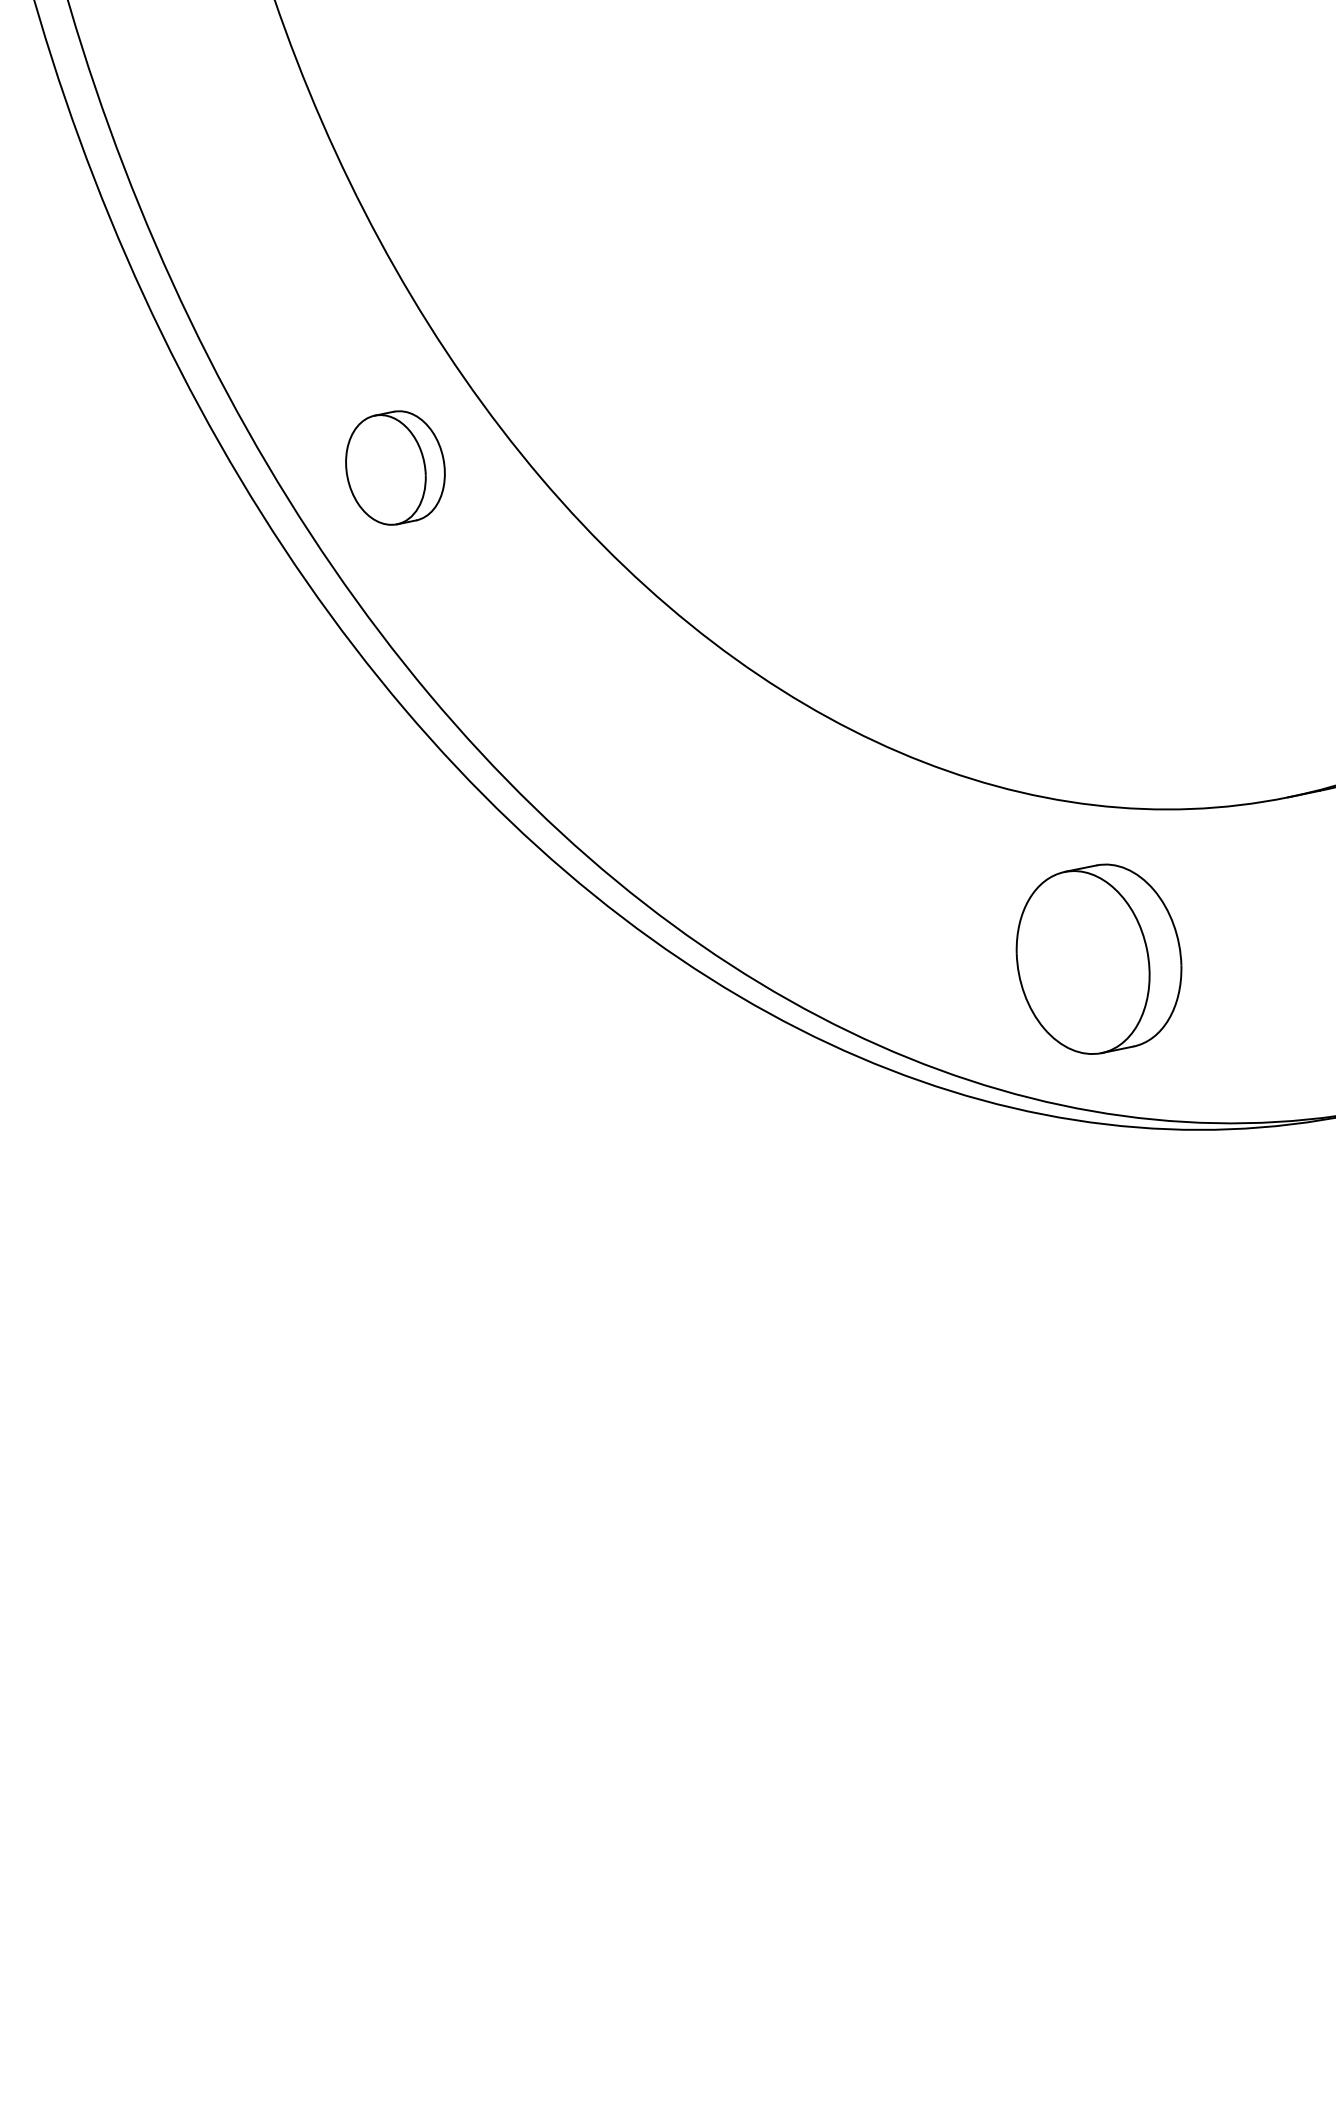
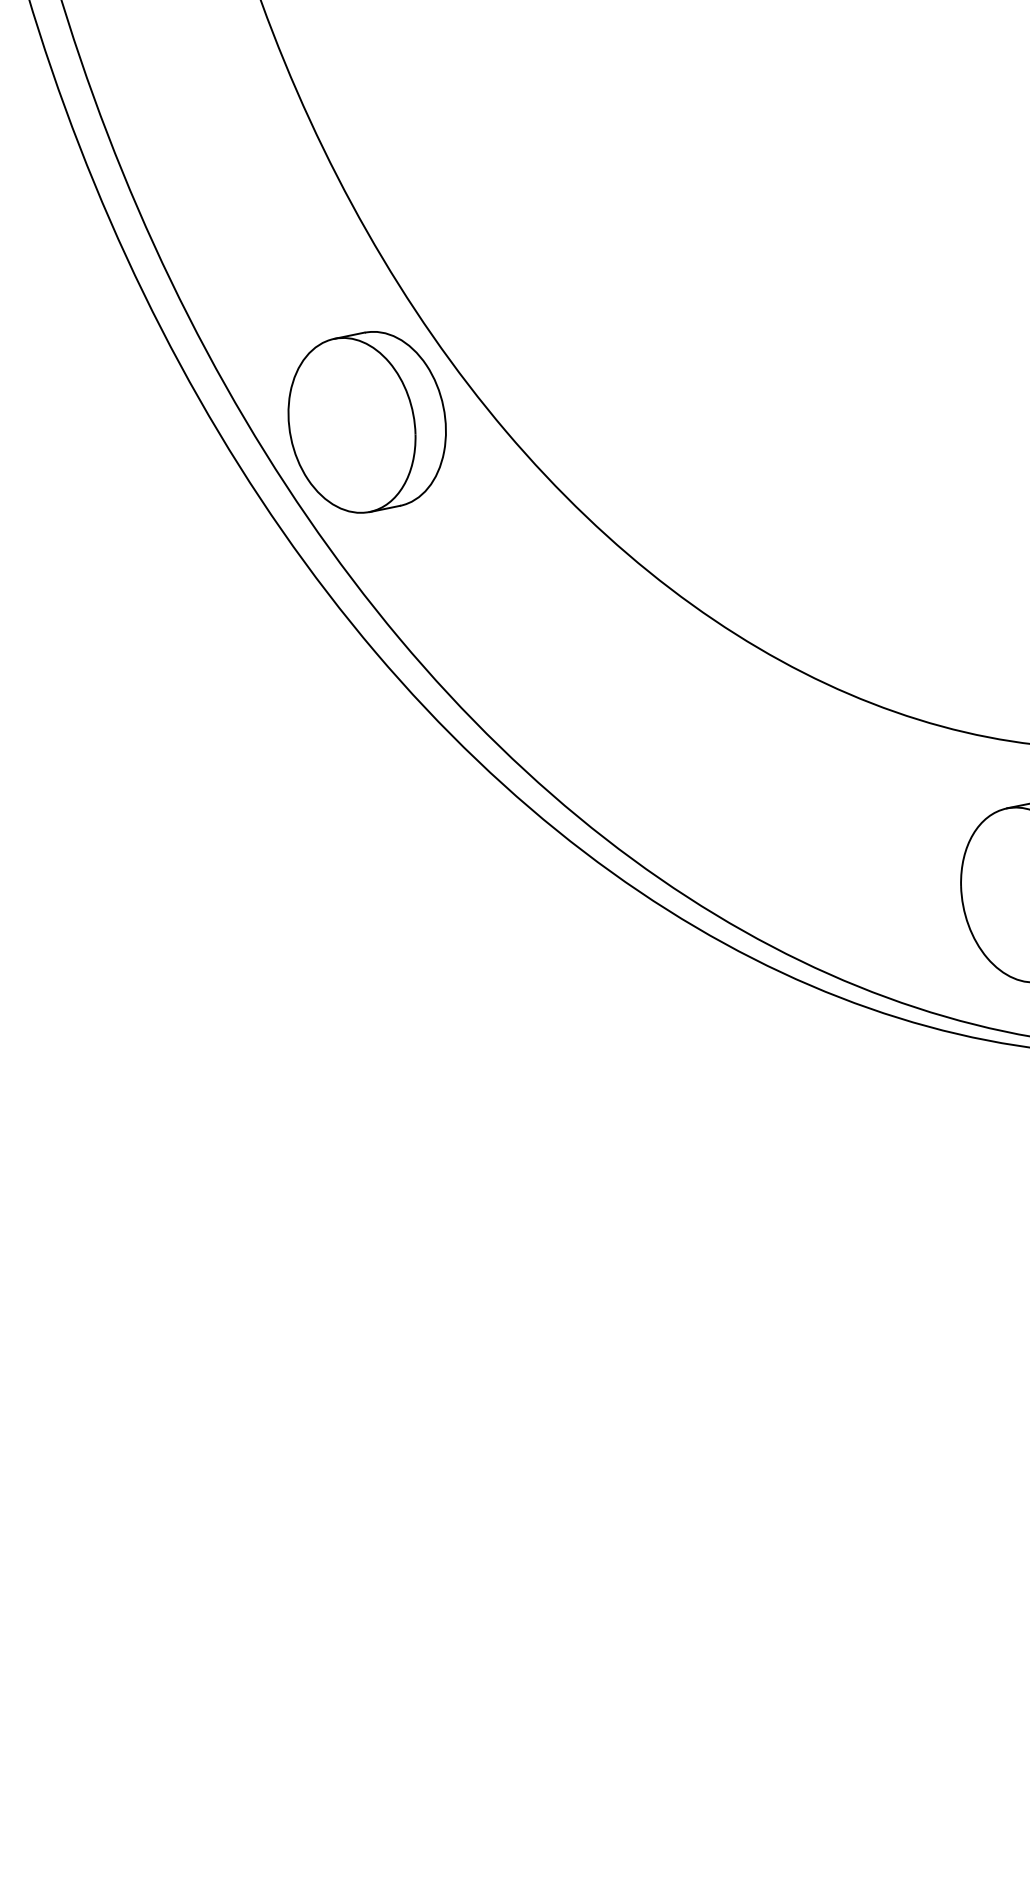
part: (395, 467) -> (367, 421), size x1.67

